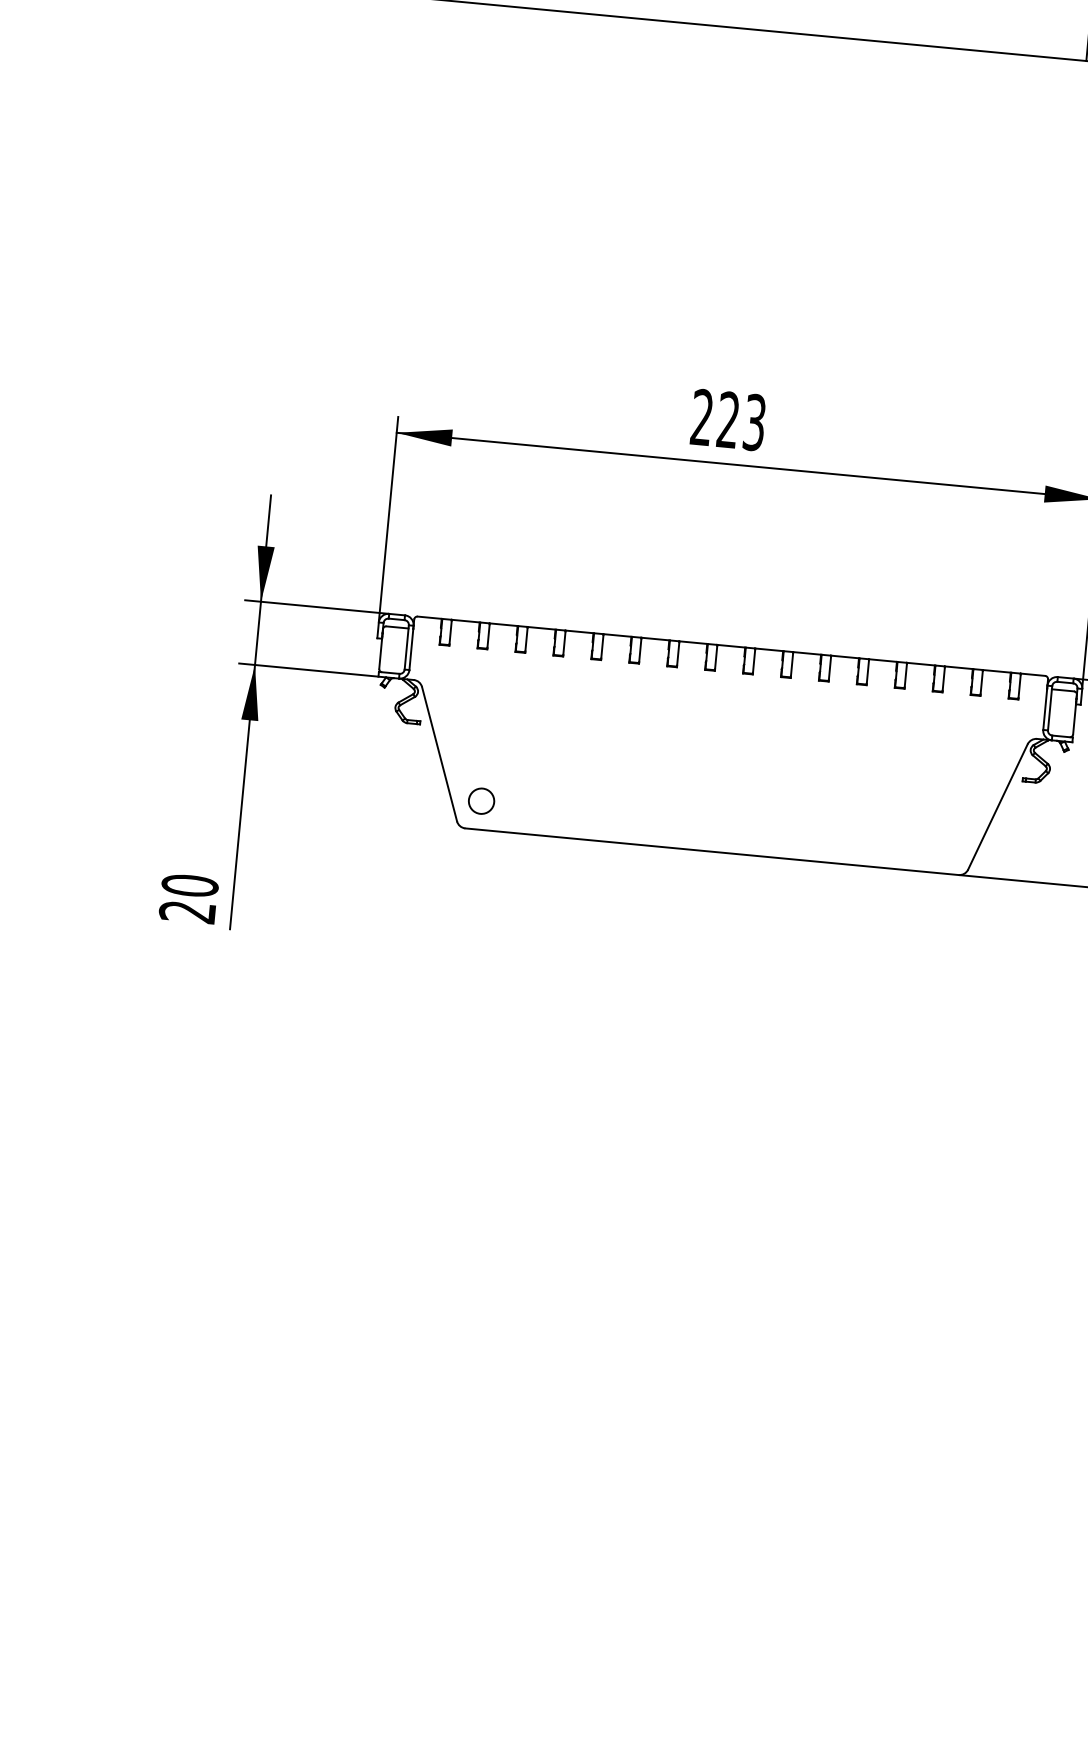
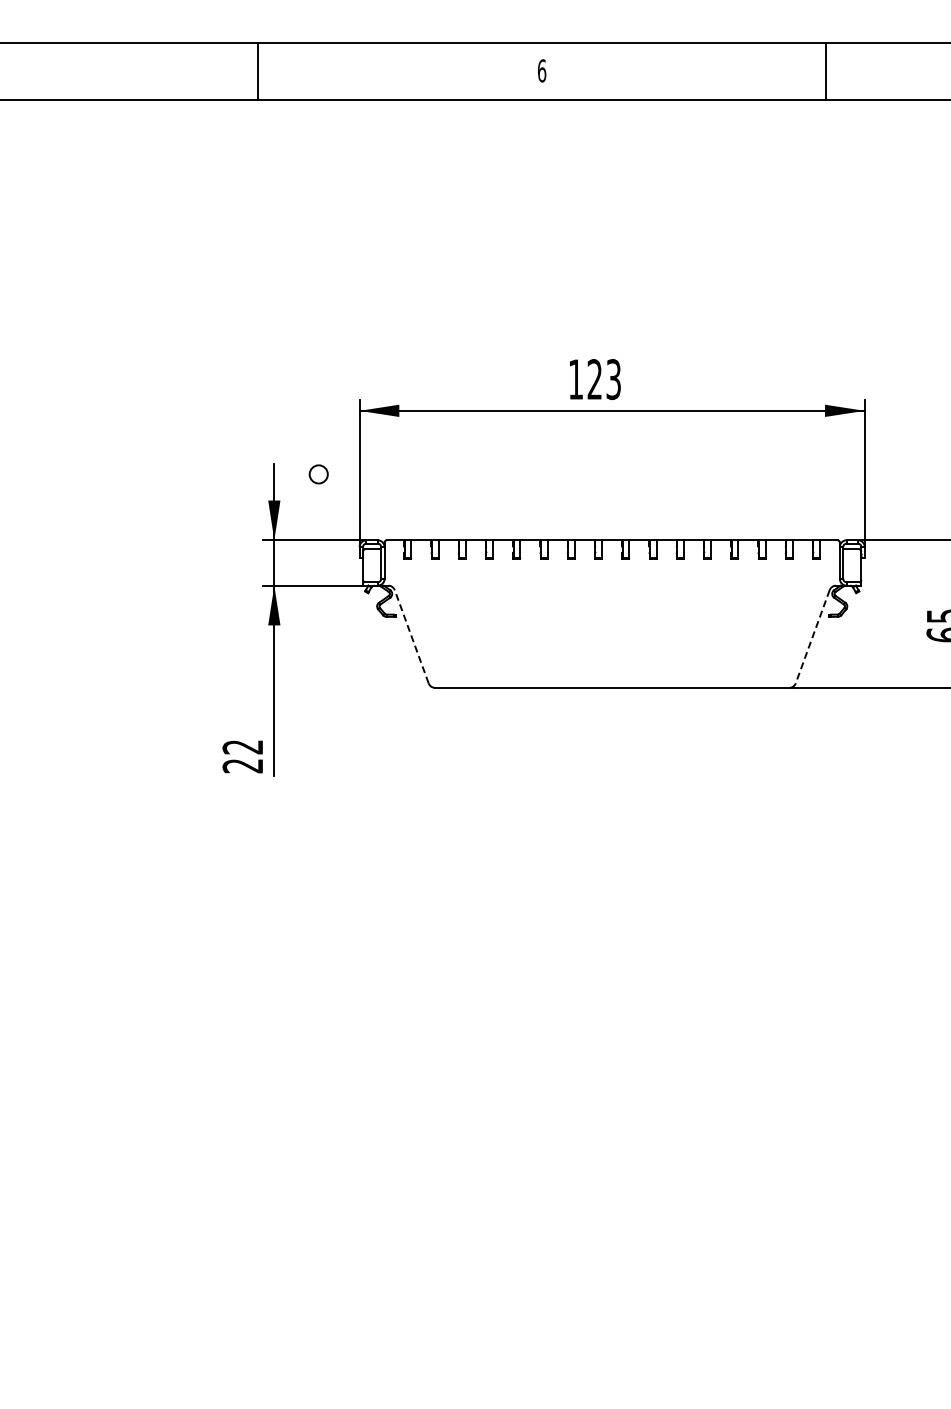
text: (701, 417) -> (575, 379), 223 -> 123
line: (439, 753) -> (411, 636), solid -> dashed
circle: (481, 801) -> (318, 474), moved
line: (997, 806) -> (812, 636), solid -> dashed
text: (189, 884) -> (242, 746), 20 -> 22

